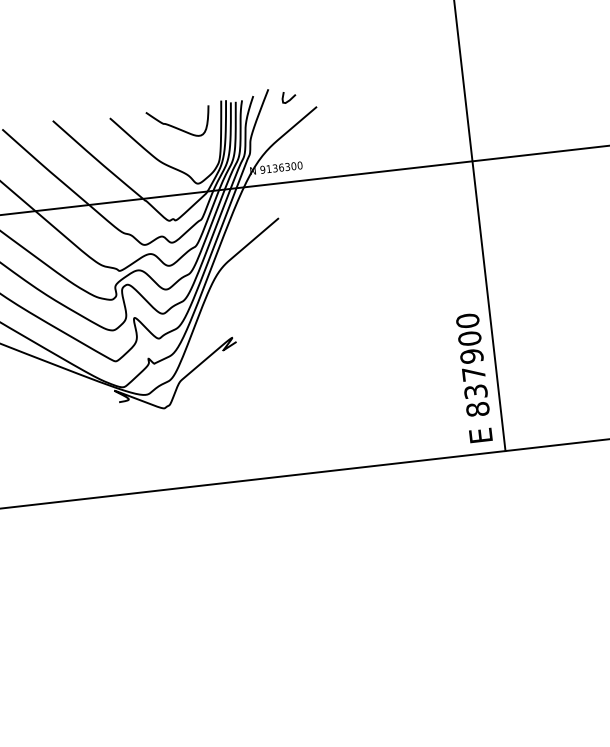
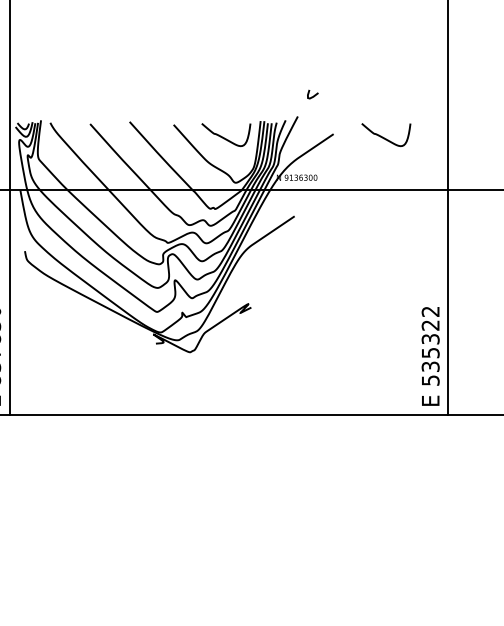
curve: (289, 98) -> (313, 95), moved
curve: (382, 103) -> (384, 137), added
text: (472, 364) -> (430, 345), 837900 -> 535322

